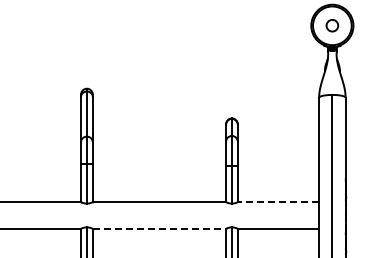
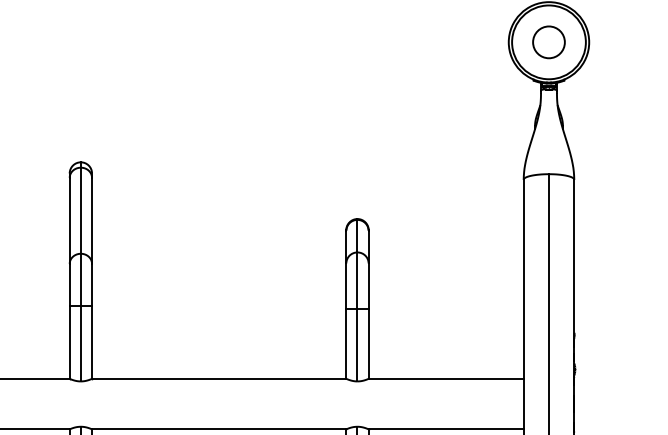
circle: (332, 25) -> (549, 41), size x1.43
line: (278, 202) -> (446, 379), dashed -> solid
line: (159, 228) -> (219, 428), dashed -> solid

